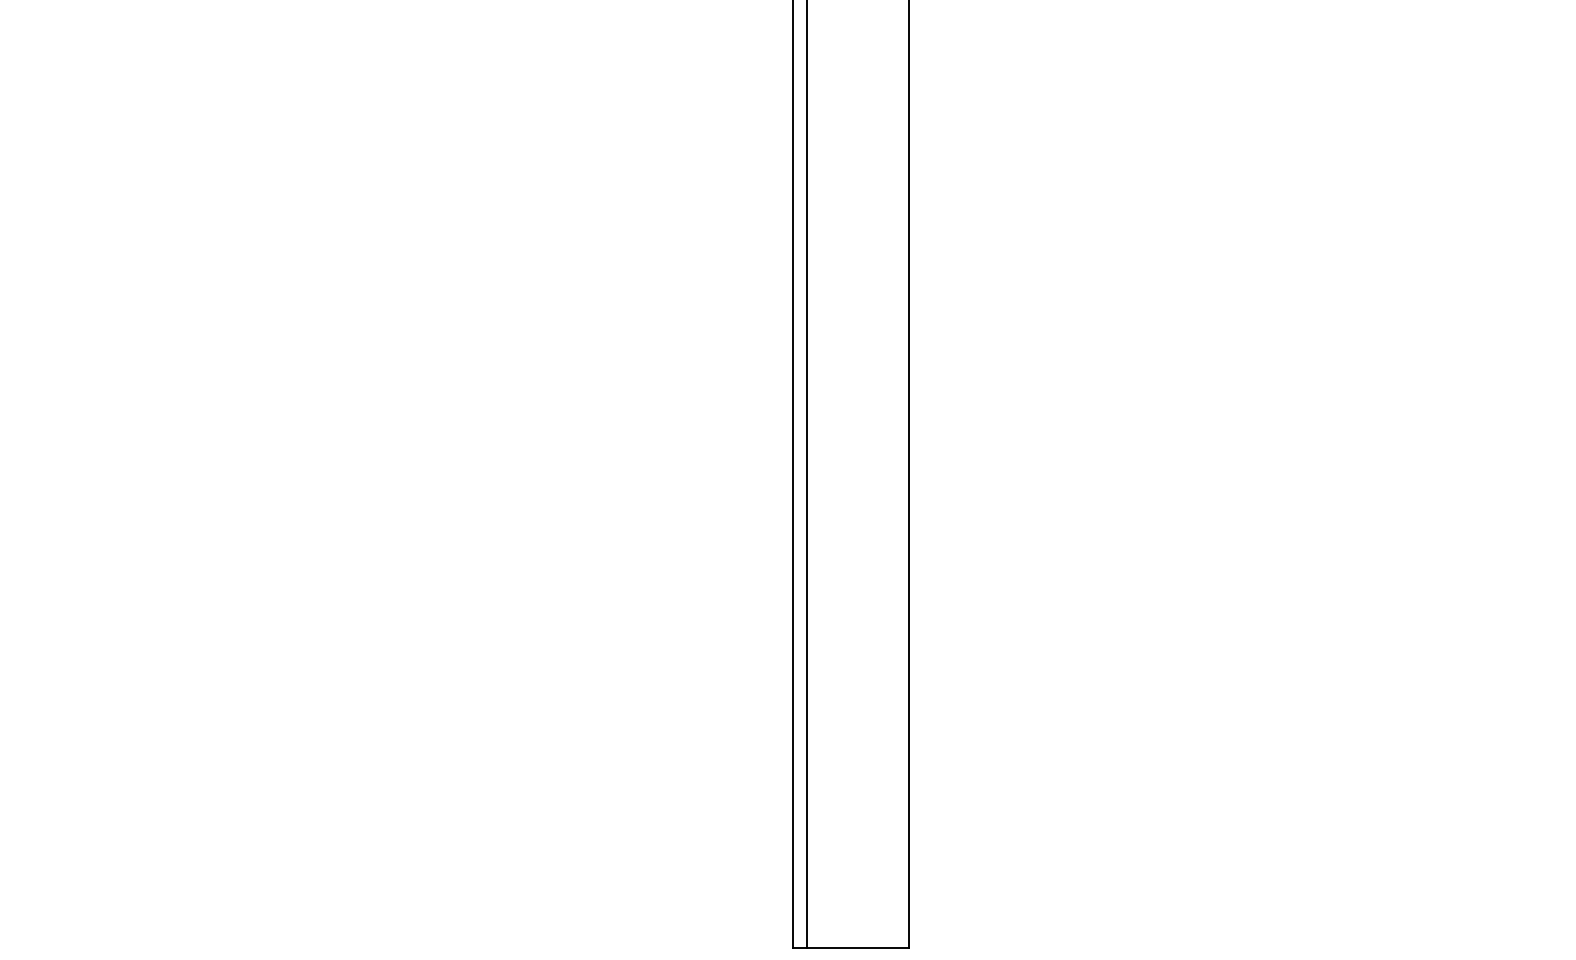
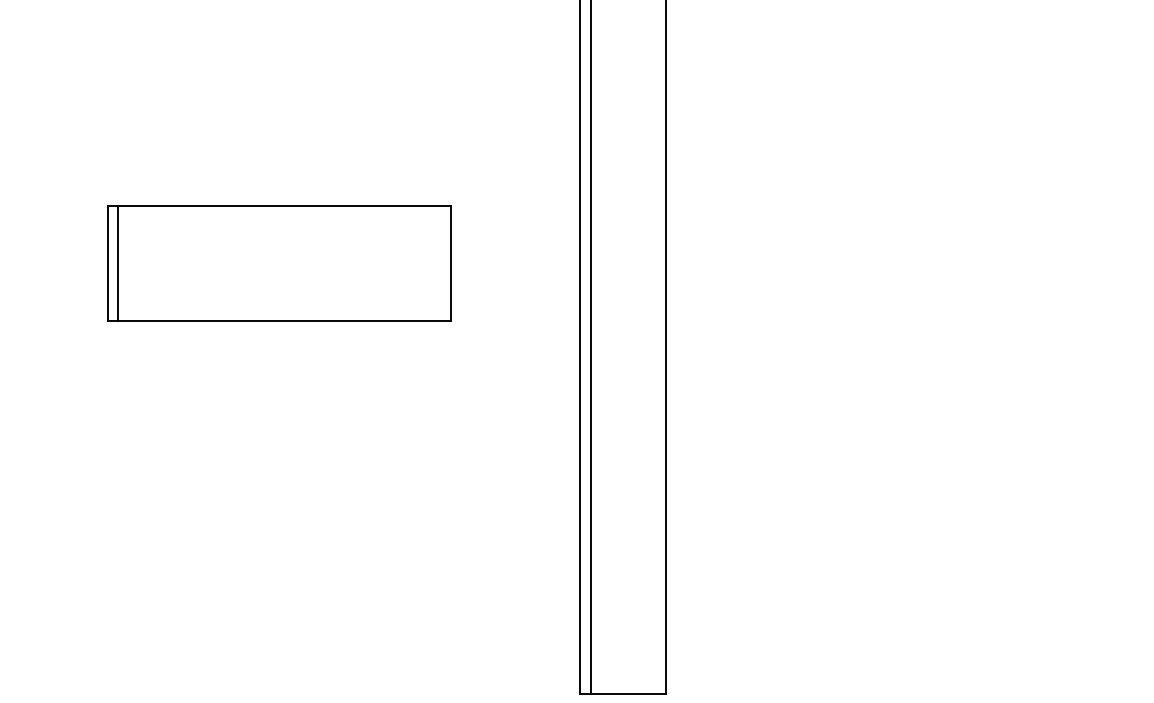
part: (381, 359) -> (279, 263), added

